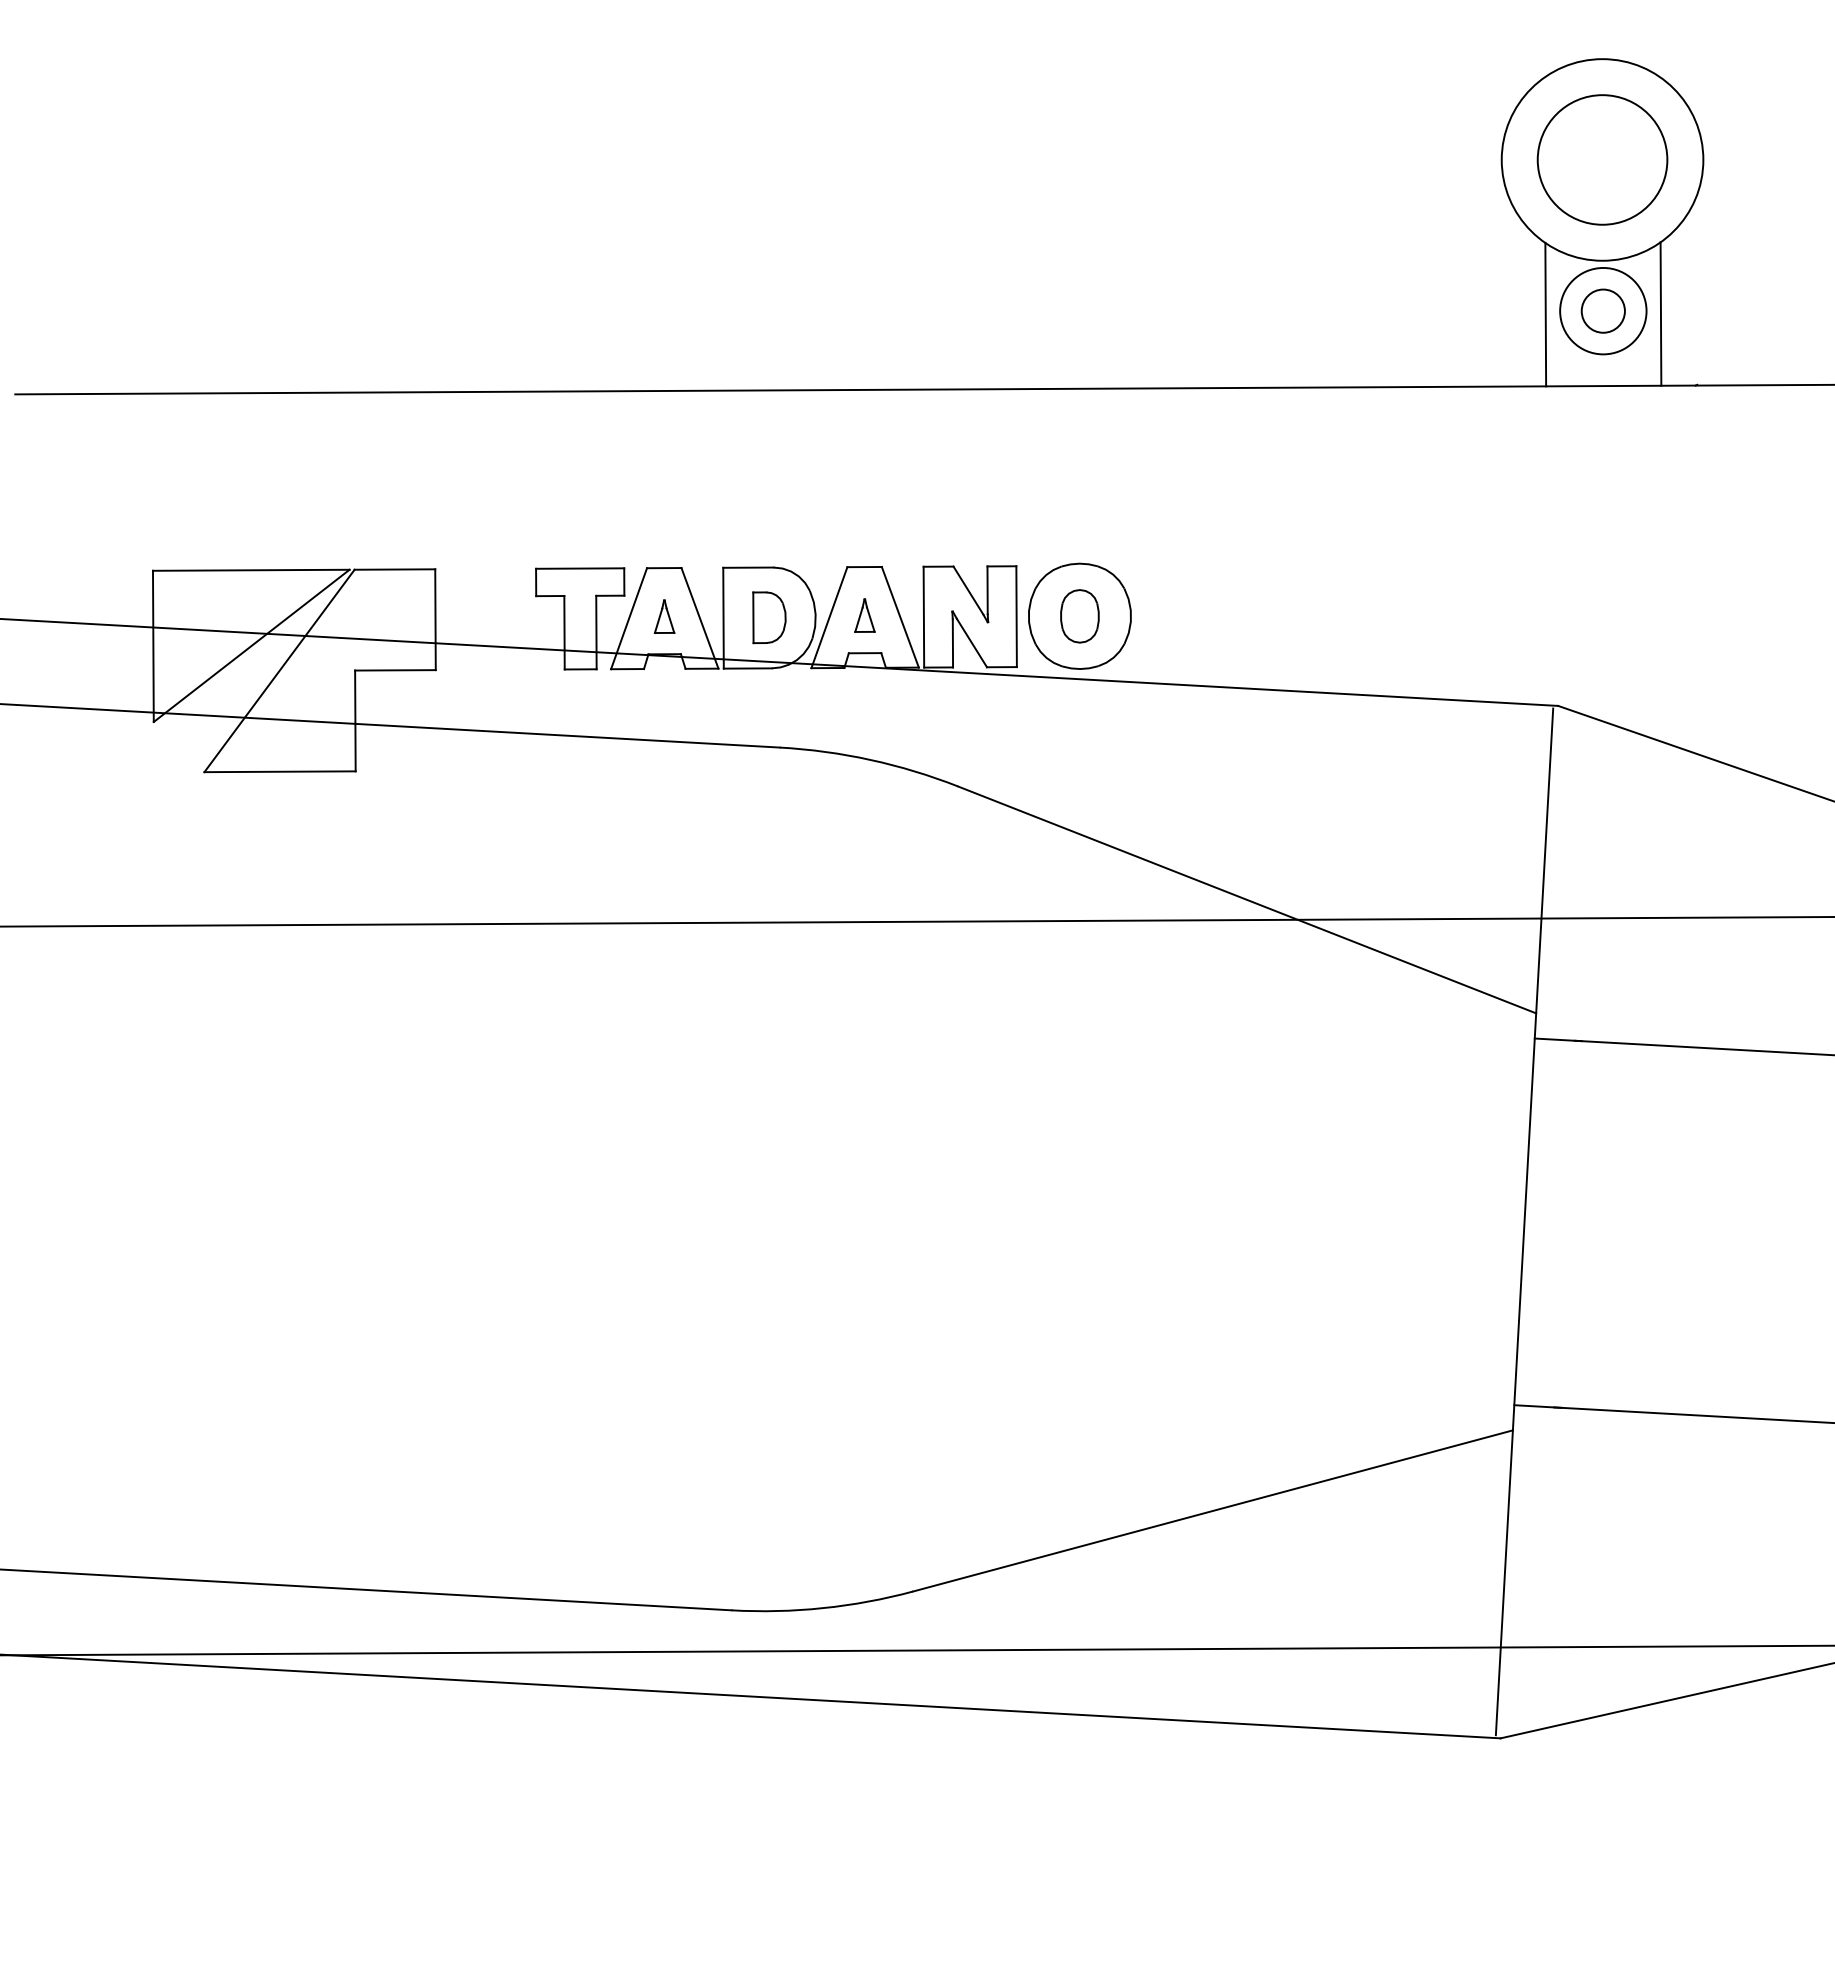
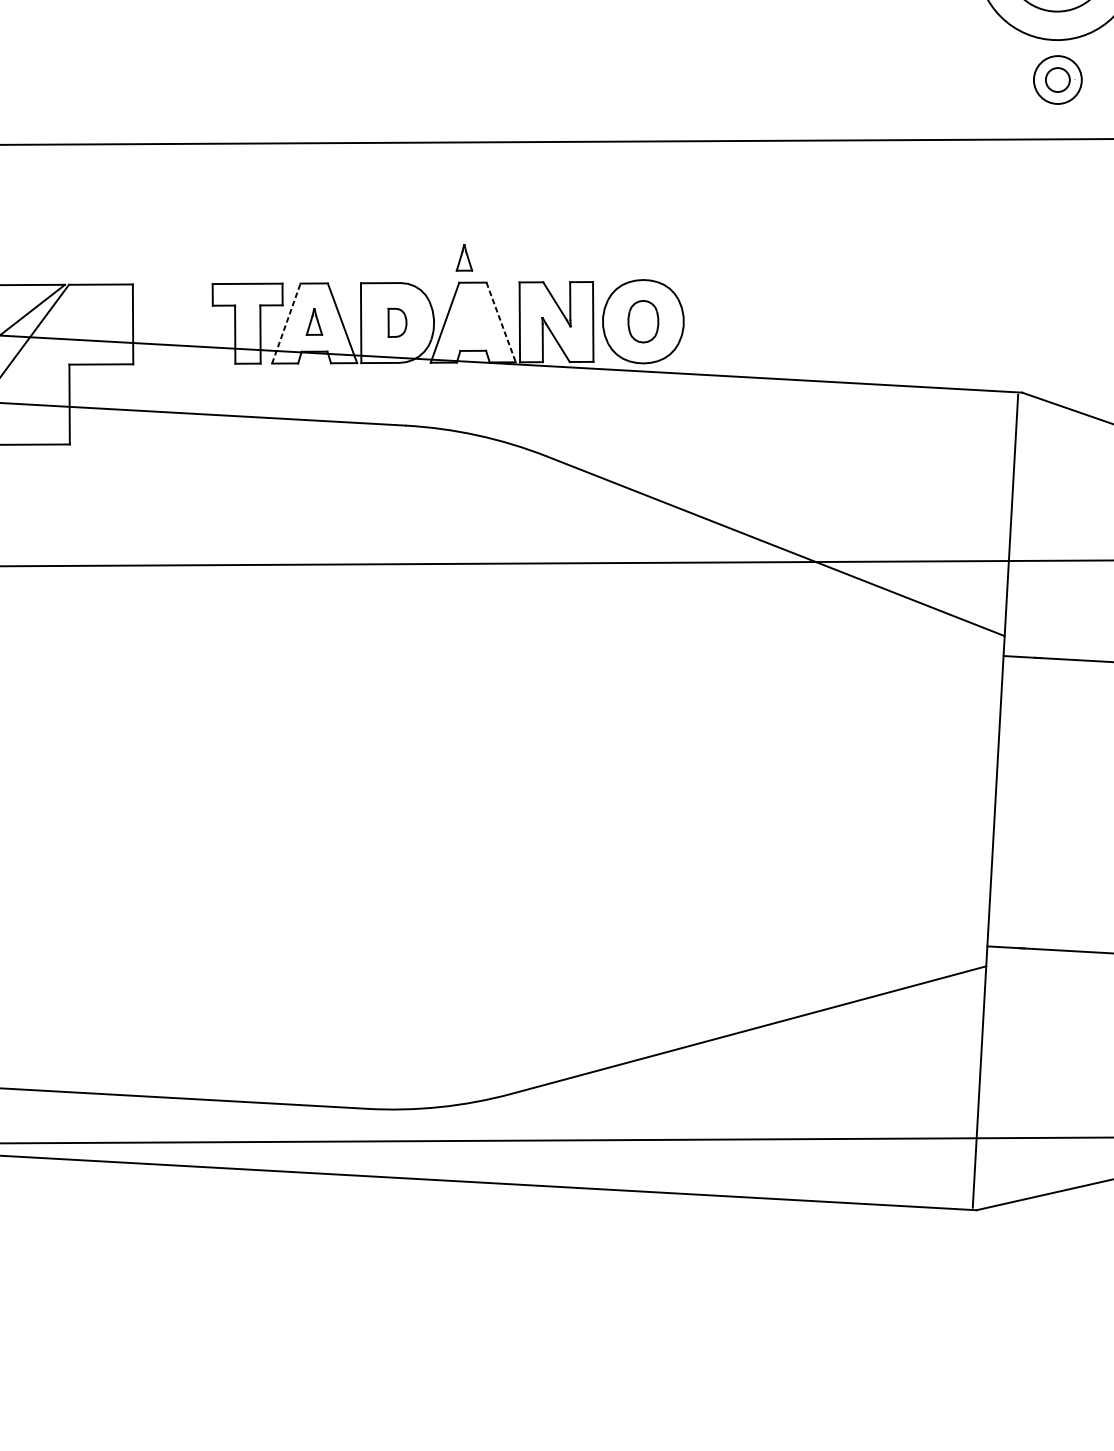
circle: (1602, 310) -> (1057, 79), size x0.7
circle: (1603, 310) -> (1058, 79), size x0.7
line: (1660, 313) -> (1103, 81), removed
line: (1545, 314) -> (1012, 82), removed
part: (864, 615) -> (464, 257), moved
part: (769, 617) -> (397, 322), size x0.7
line: (900, 617) -> (501, 322), solid -> dashed
line: (629, 618) -> (286, 323), solid -> dashed

